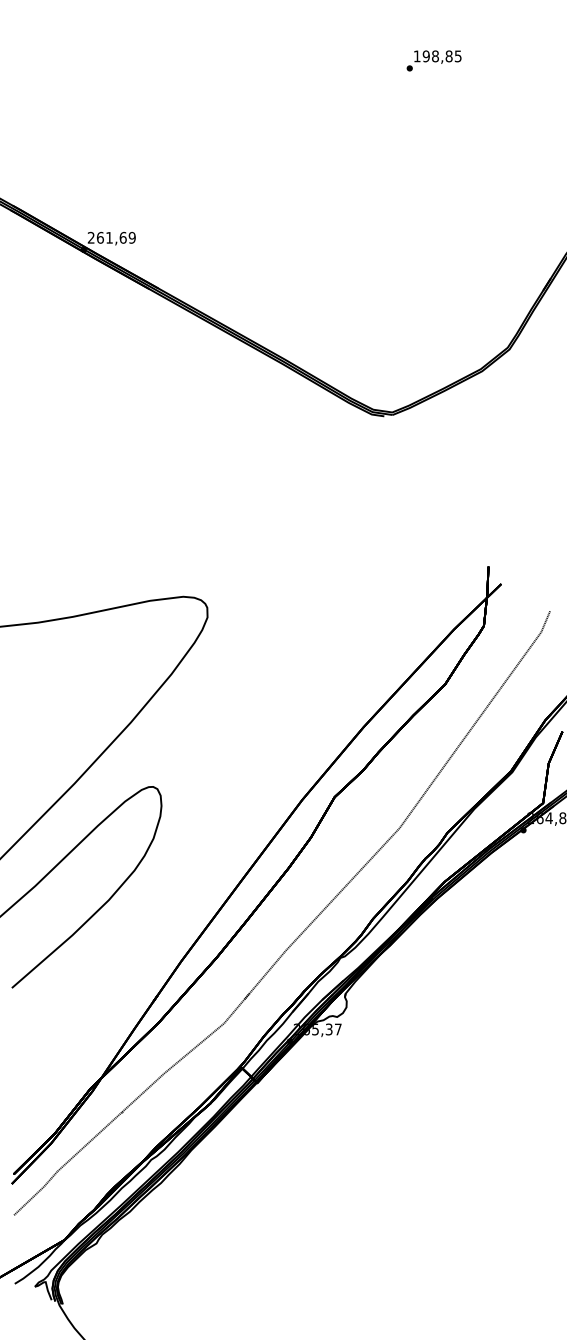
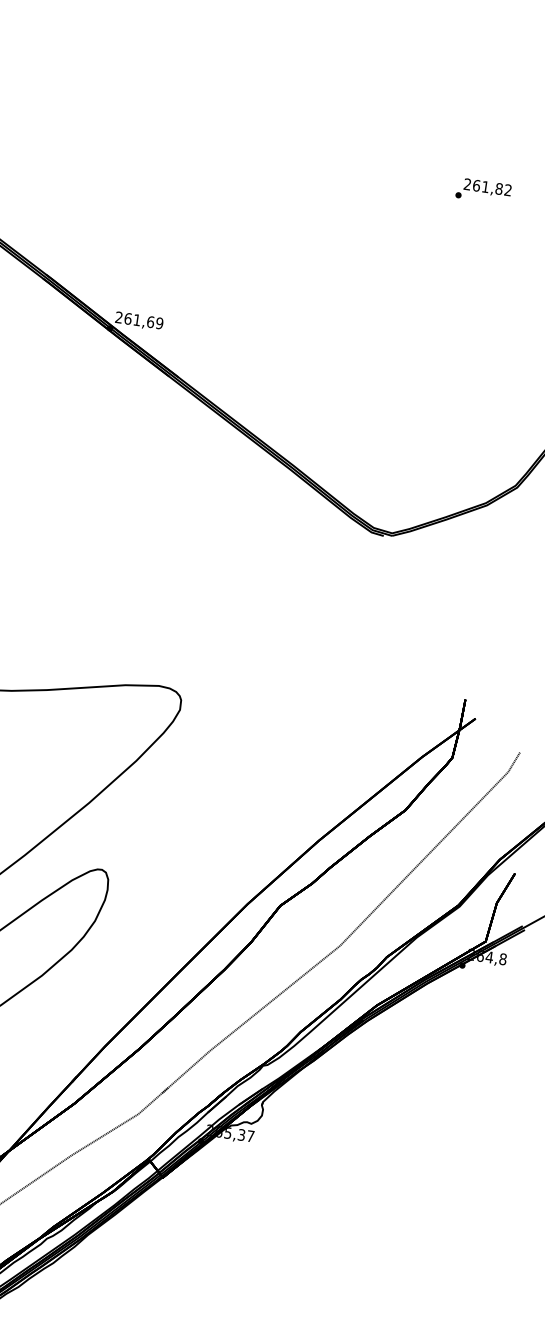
text: (437, 56) -> (487, 187), 198,85 -> 261,82

